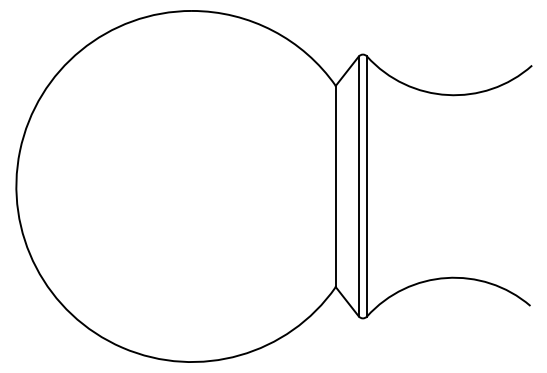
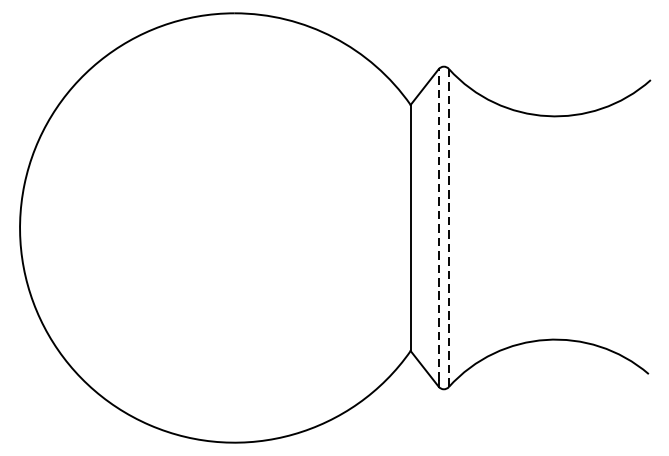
line: (358, 183) -> (438, 224), solid -> dashed
line: (366, 186) -> (448, 228), solid -> dashed

